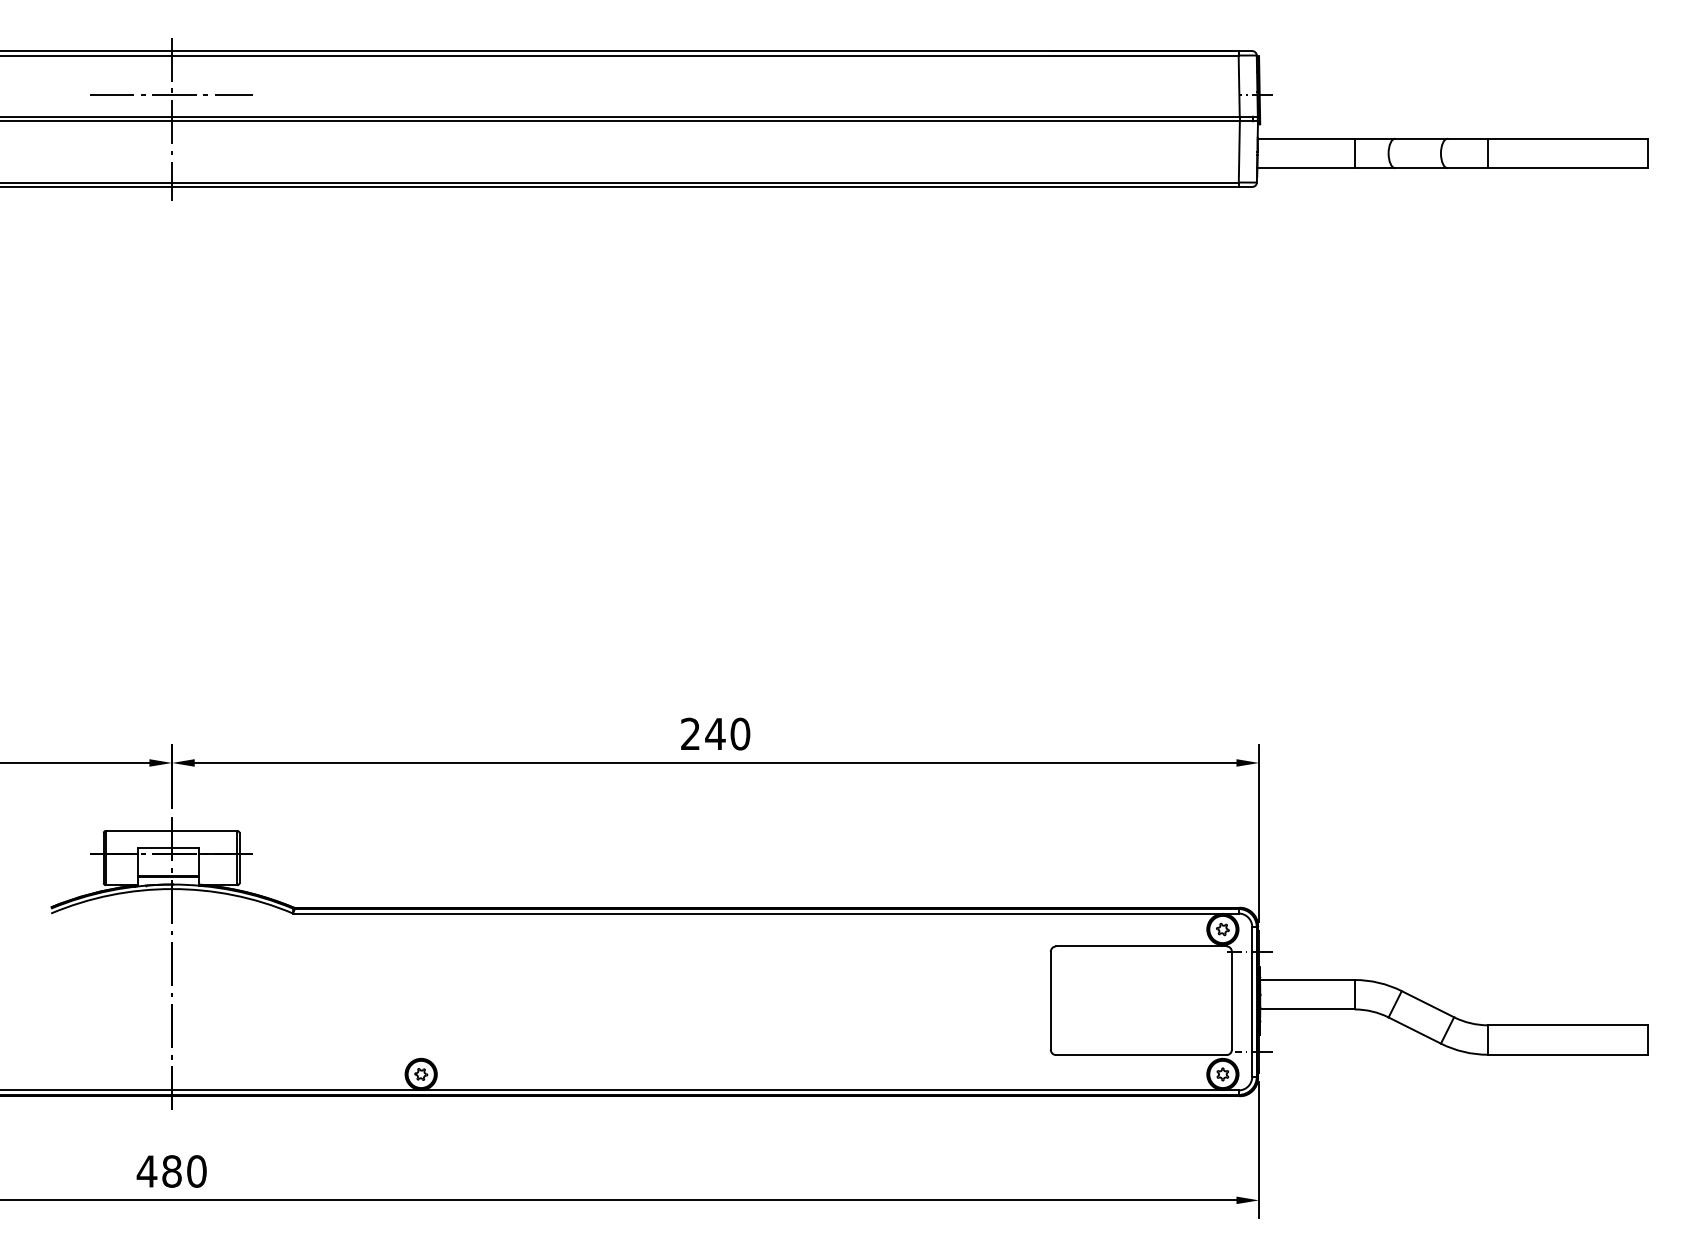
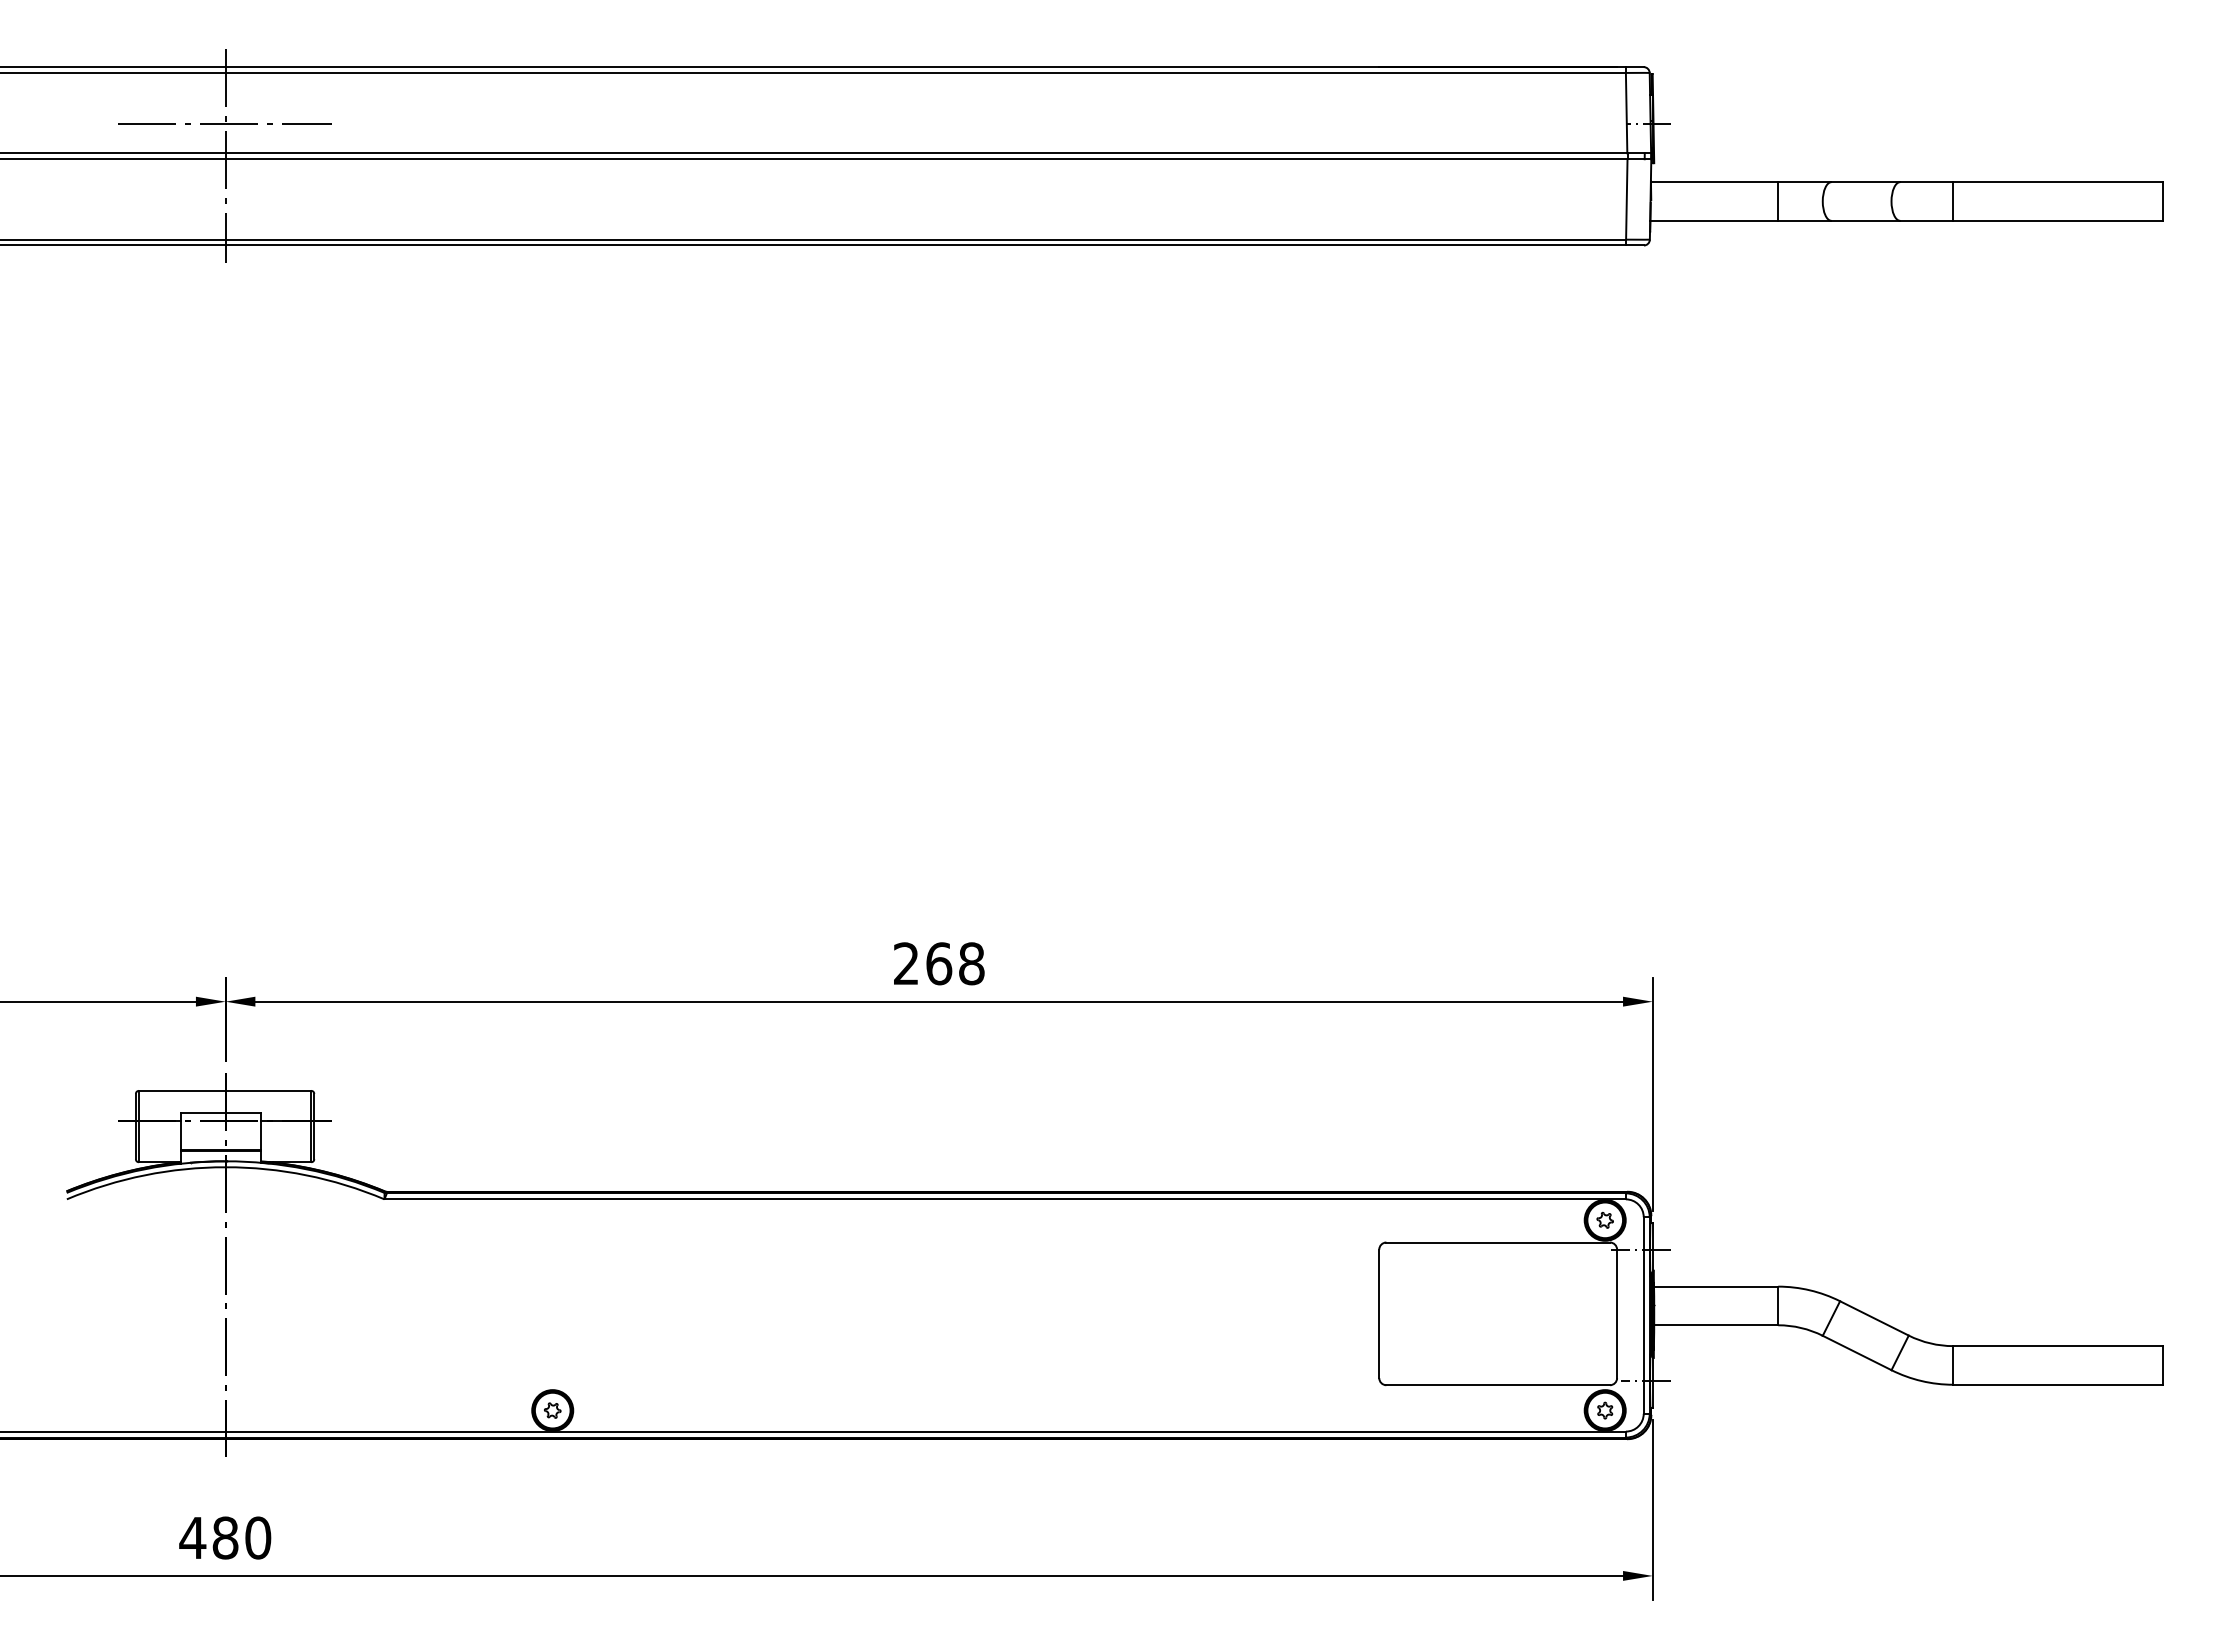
text: (727, 733) -> (954, 963), 240 -> 268

